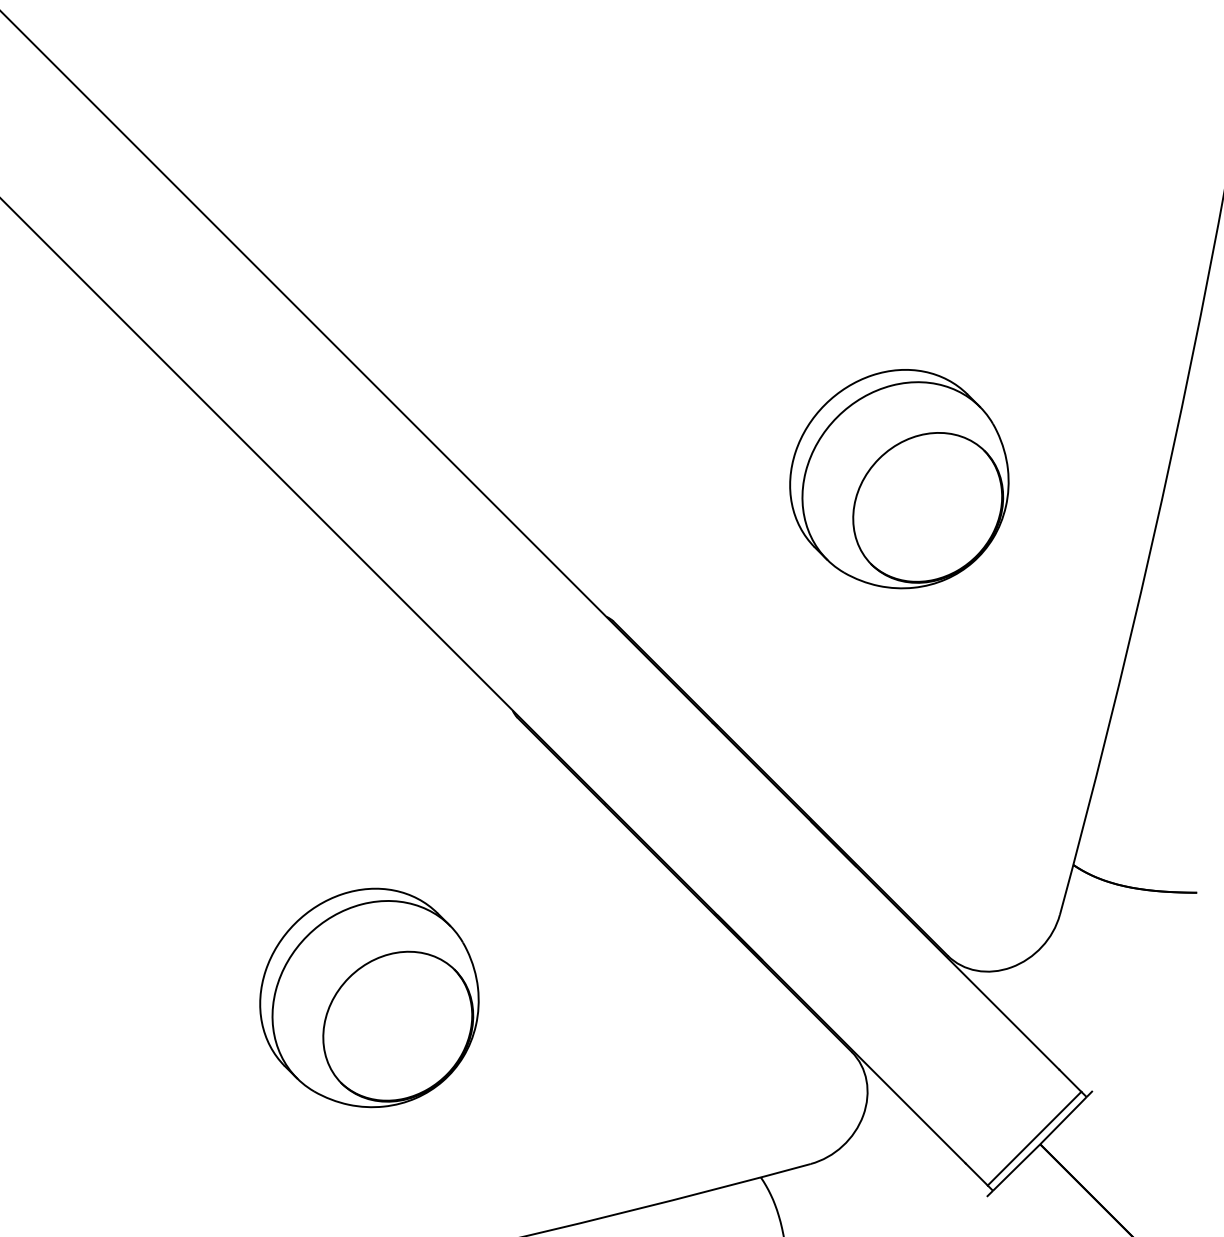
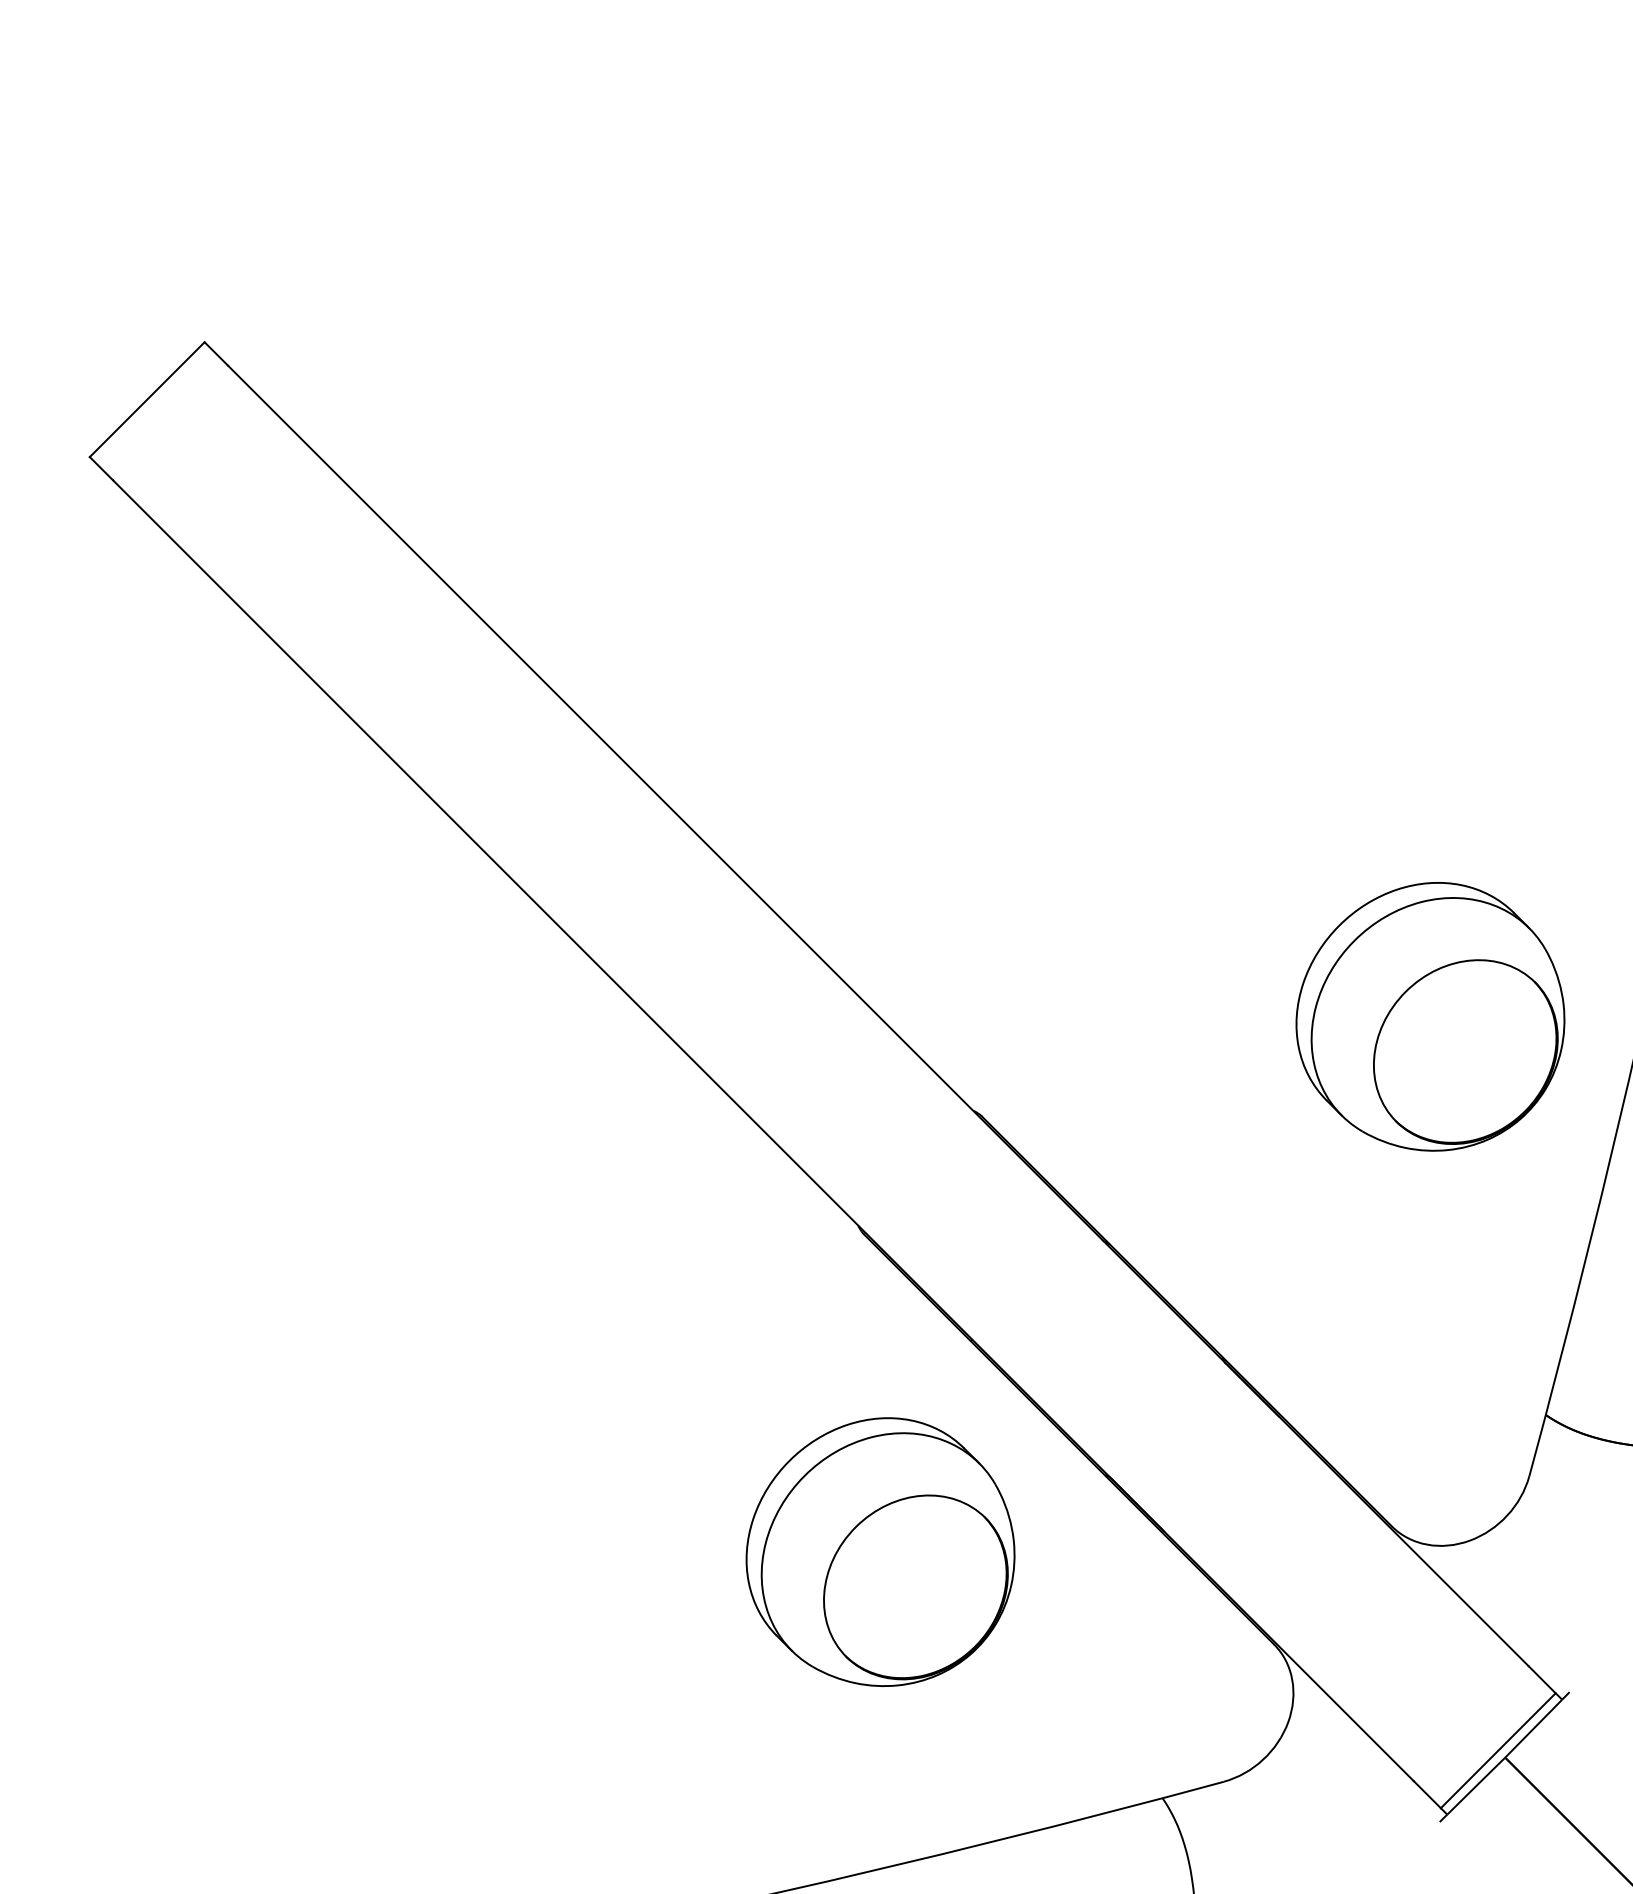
part: (899, 478) -> (1430, 1016), moved
part: (369, 997) -> (880, 1551), moved

